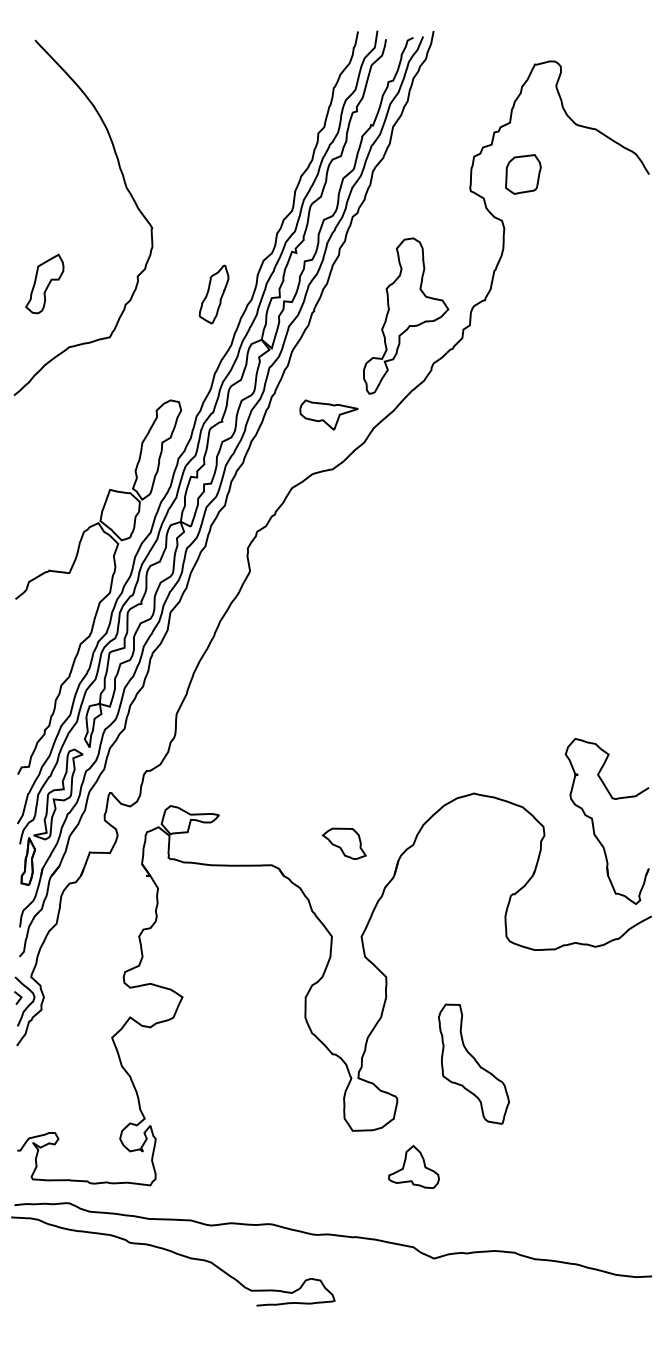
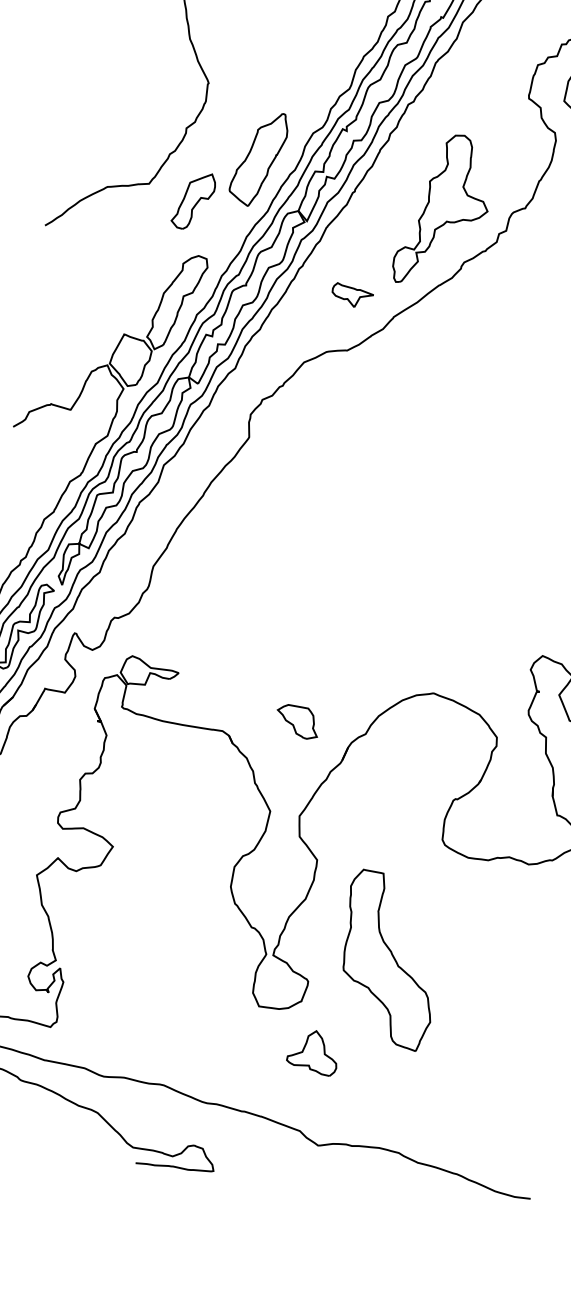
part: (44, 283) -> (193, 200), moved
part: (213, 294) -> (258, 158), size x1.67
part: (328, 414) -> (352, 295), size x0.71
part: (473, 1064) -> (389, 960), size x1.43

